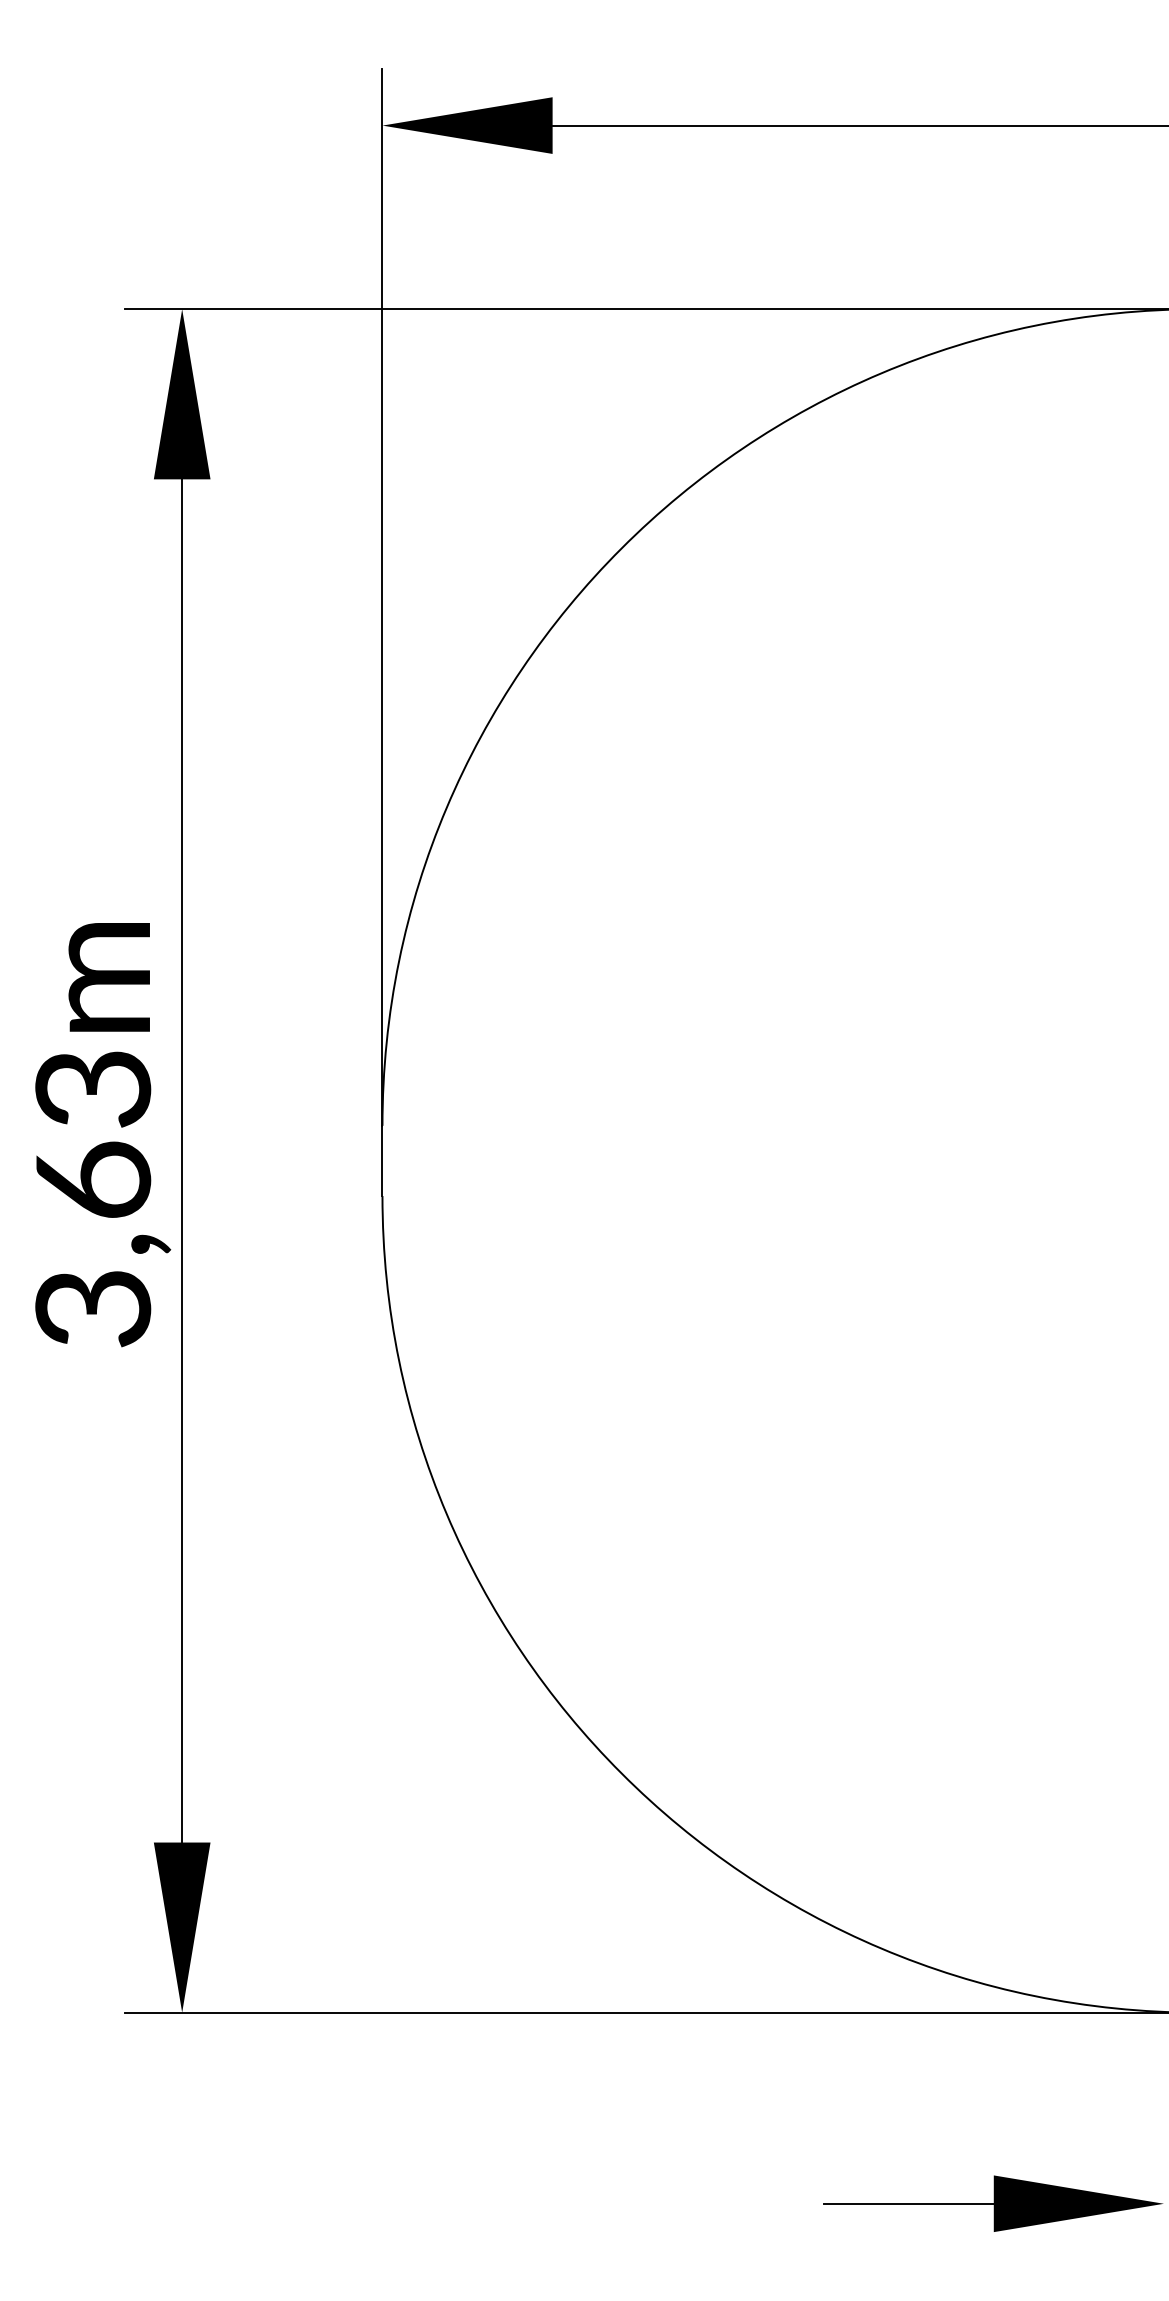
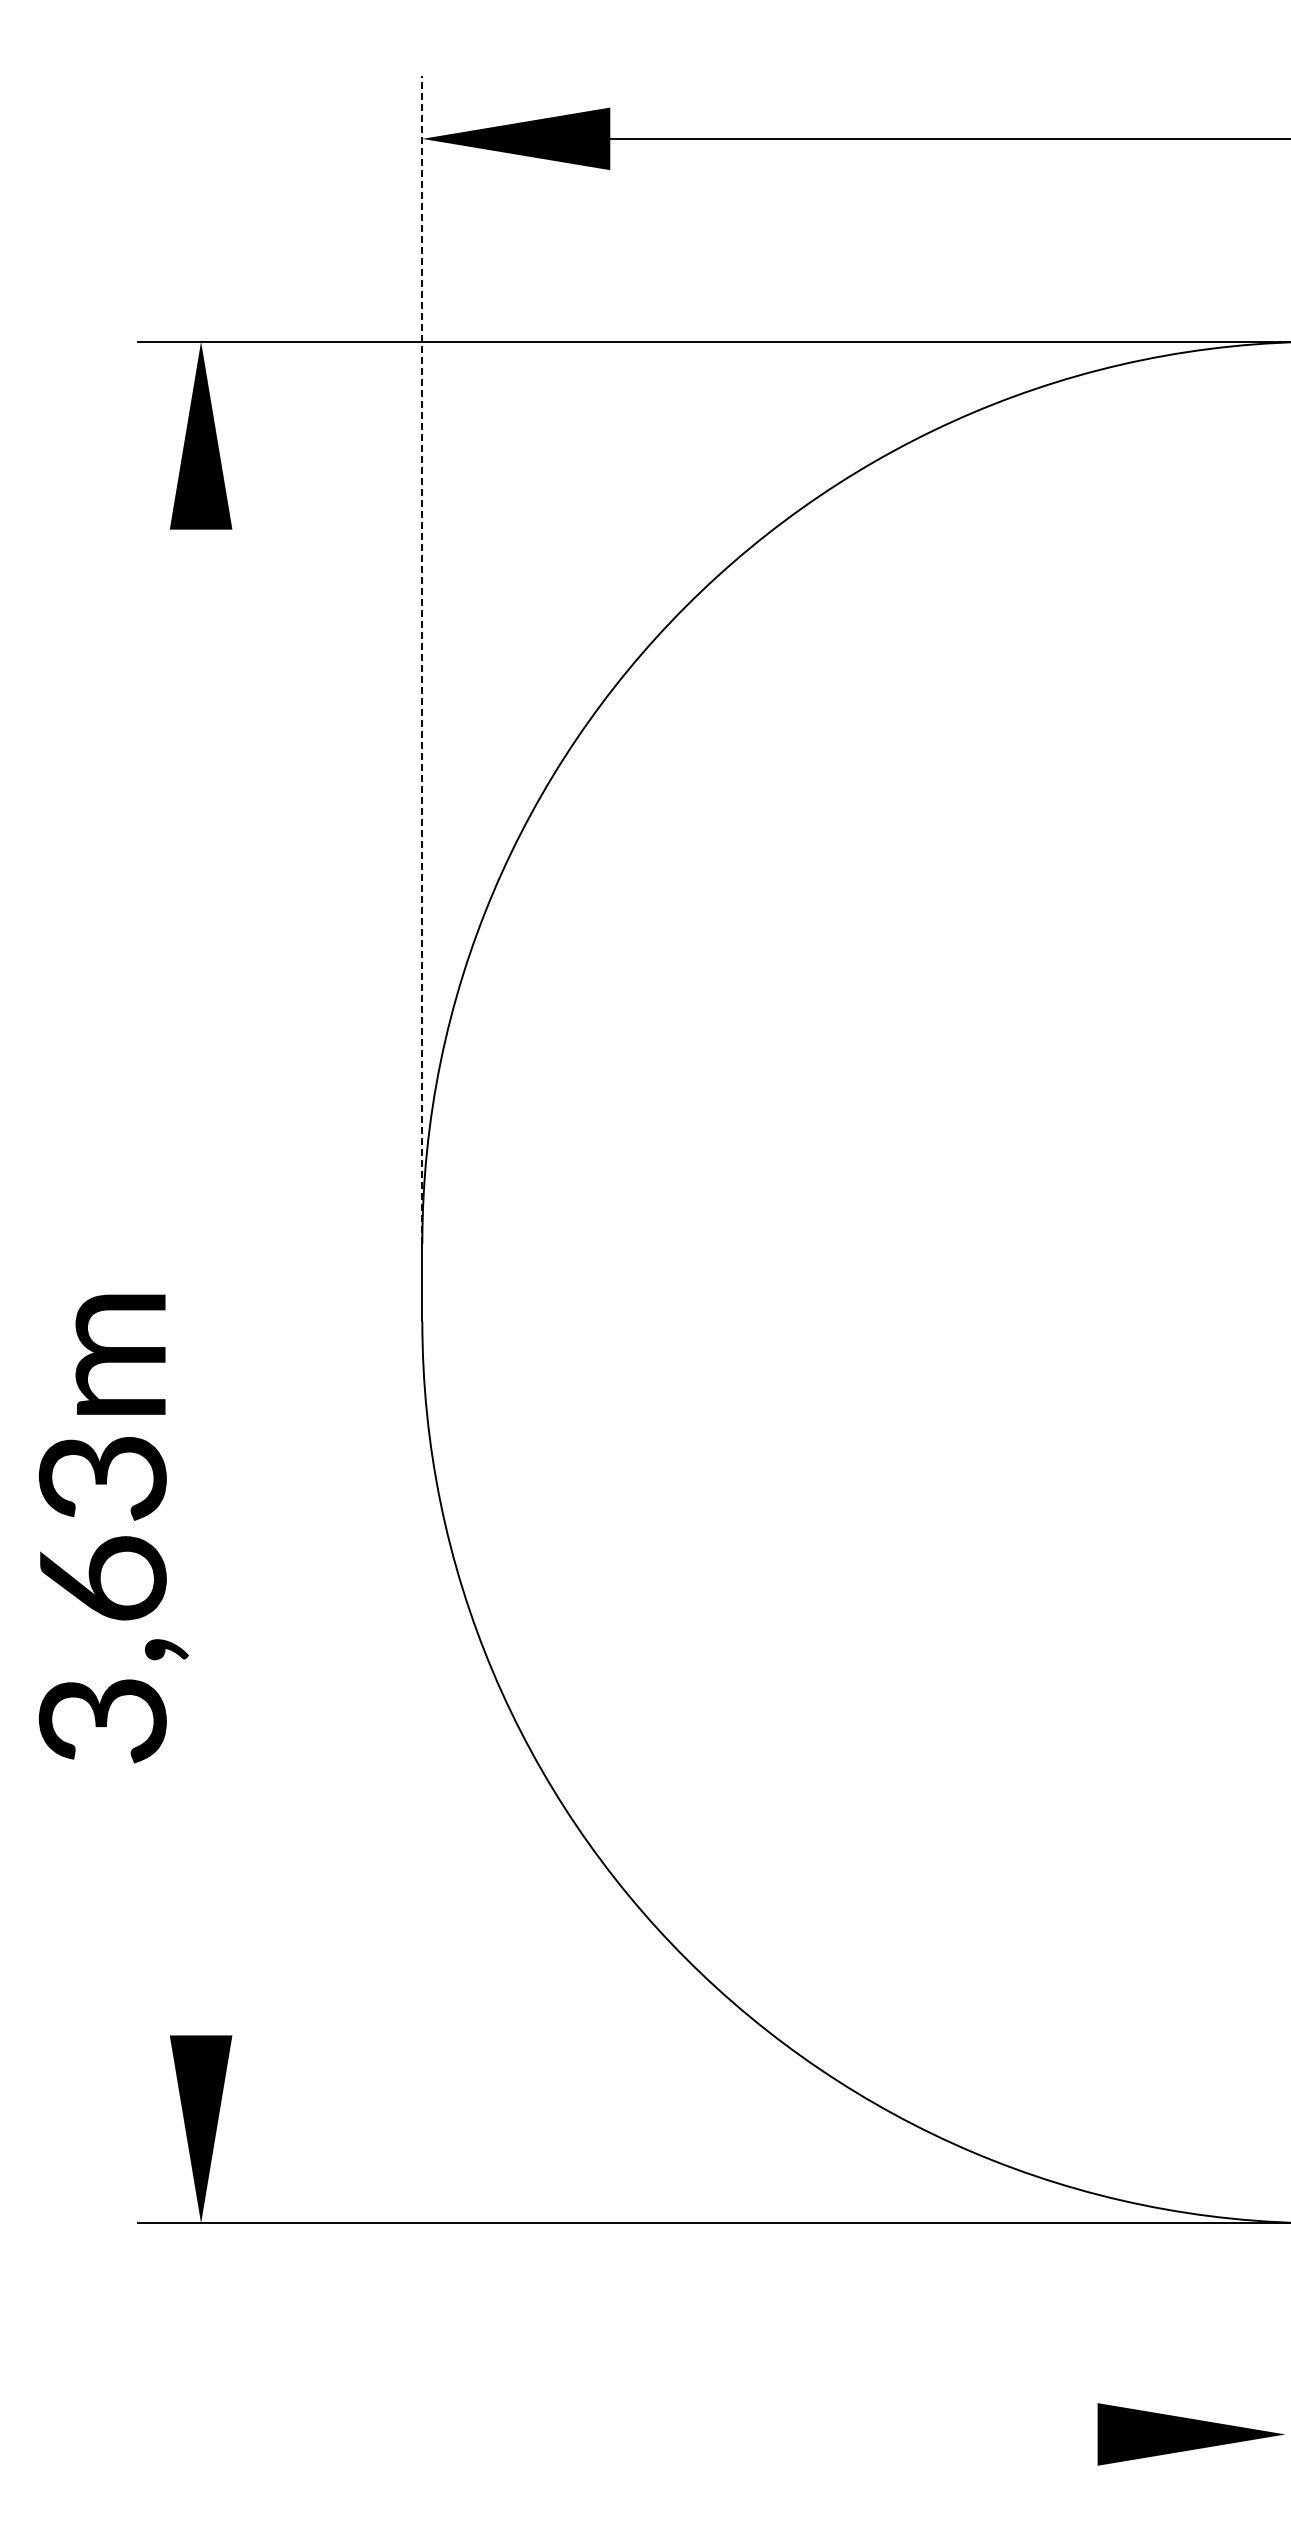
line: (382, 597) -> (422, 660), solid -> dashed
text: (102, 1134) -> (113, 1528), moved
line: (182, 1160) -> (201, 1282), removed
line: (908, 2203) -> (1003, 2434), removed

